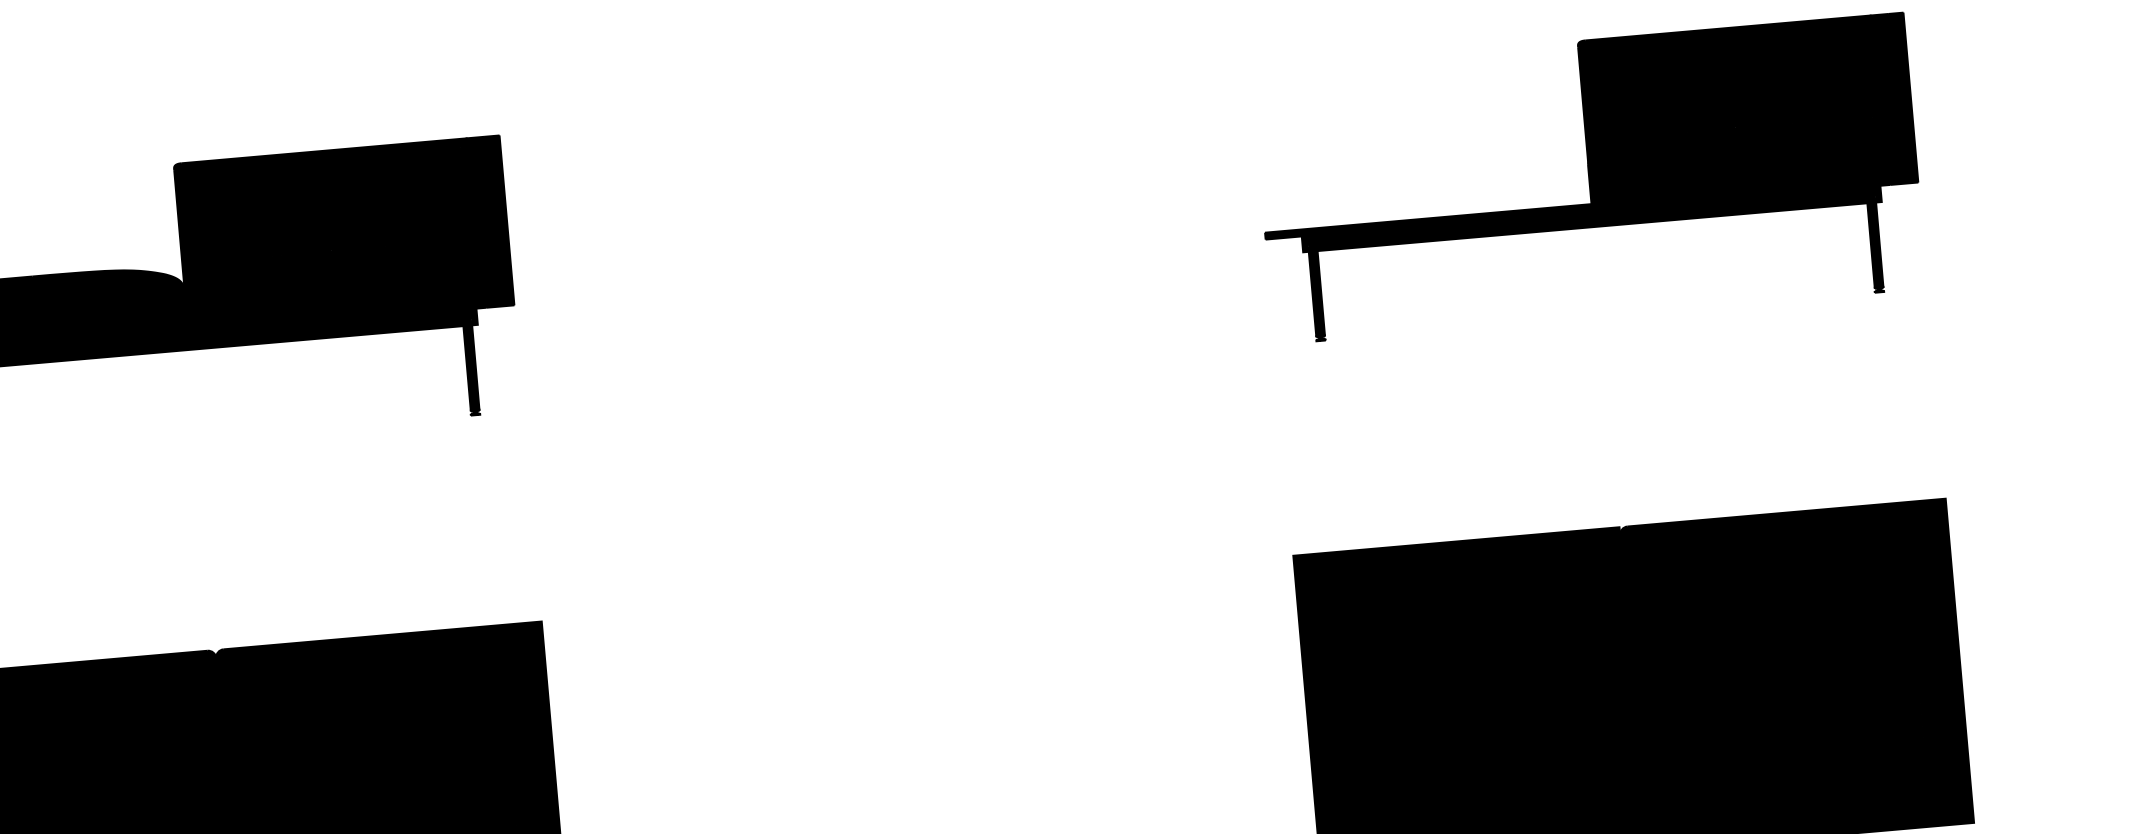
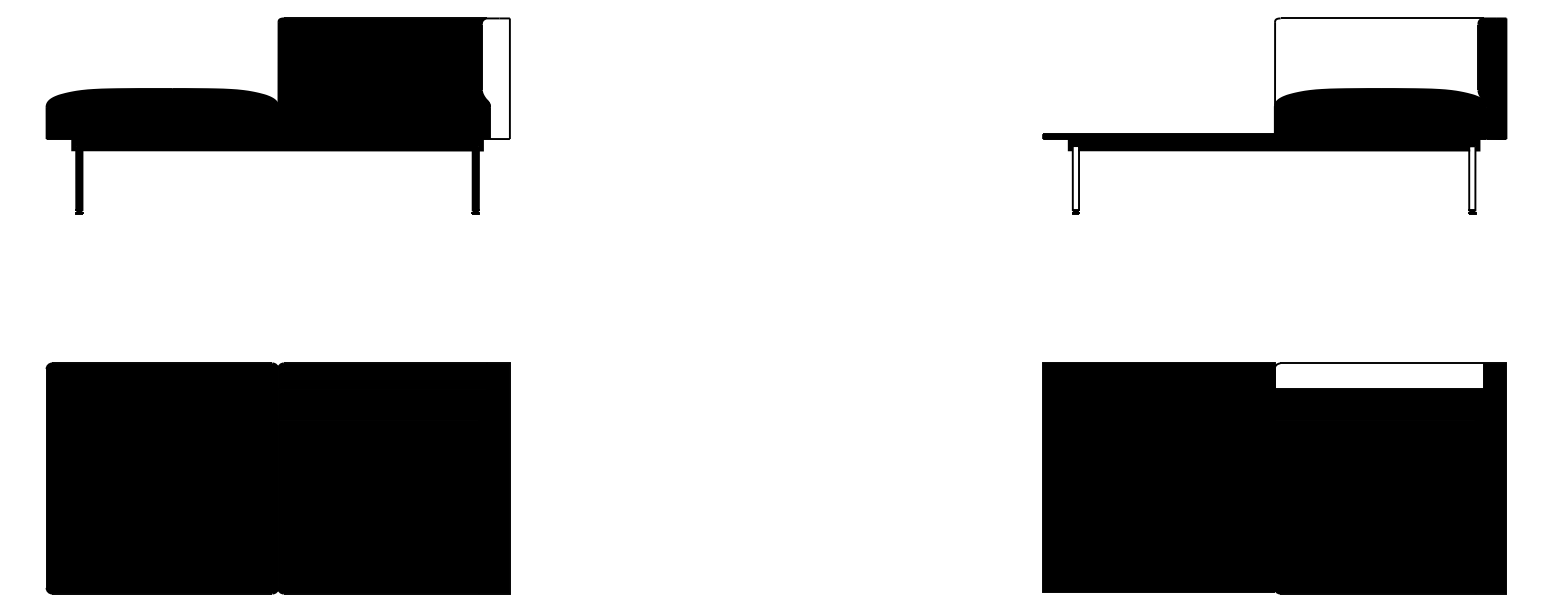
fill: (1729, 88) -> (1379, 61), removed
fill: (486, 221) -> (495, 78), removed
fill: (1875, 242) -> (1472, 178), removed
fill: (1316, 291) -> (1075, 178), removed
fill: (1767, 532) -> (1378, 376), removed

